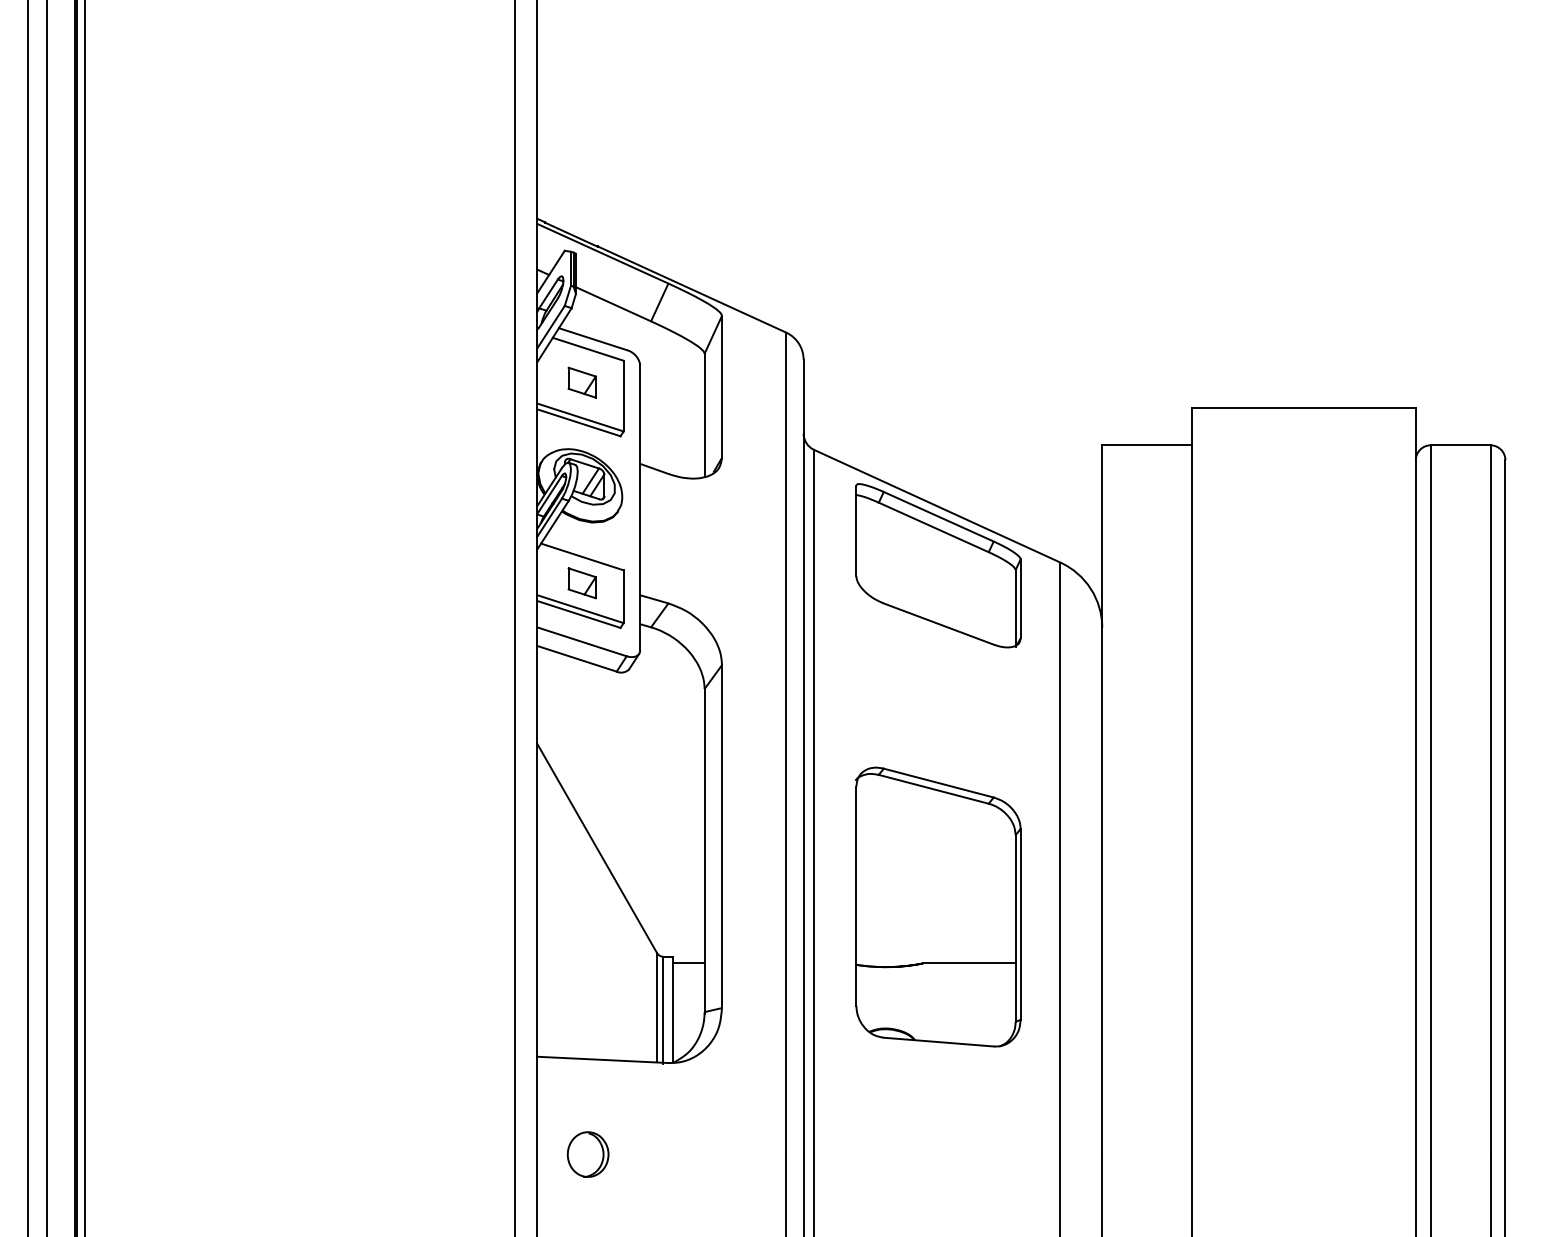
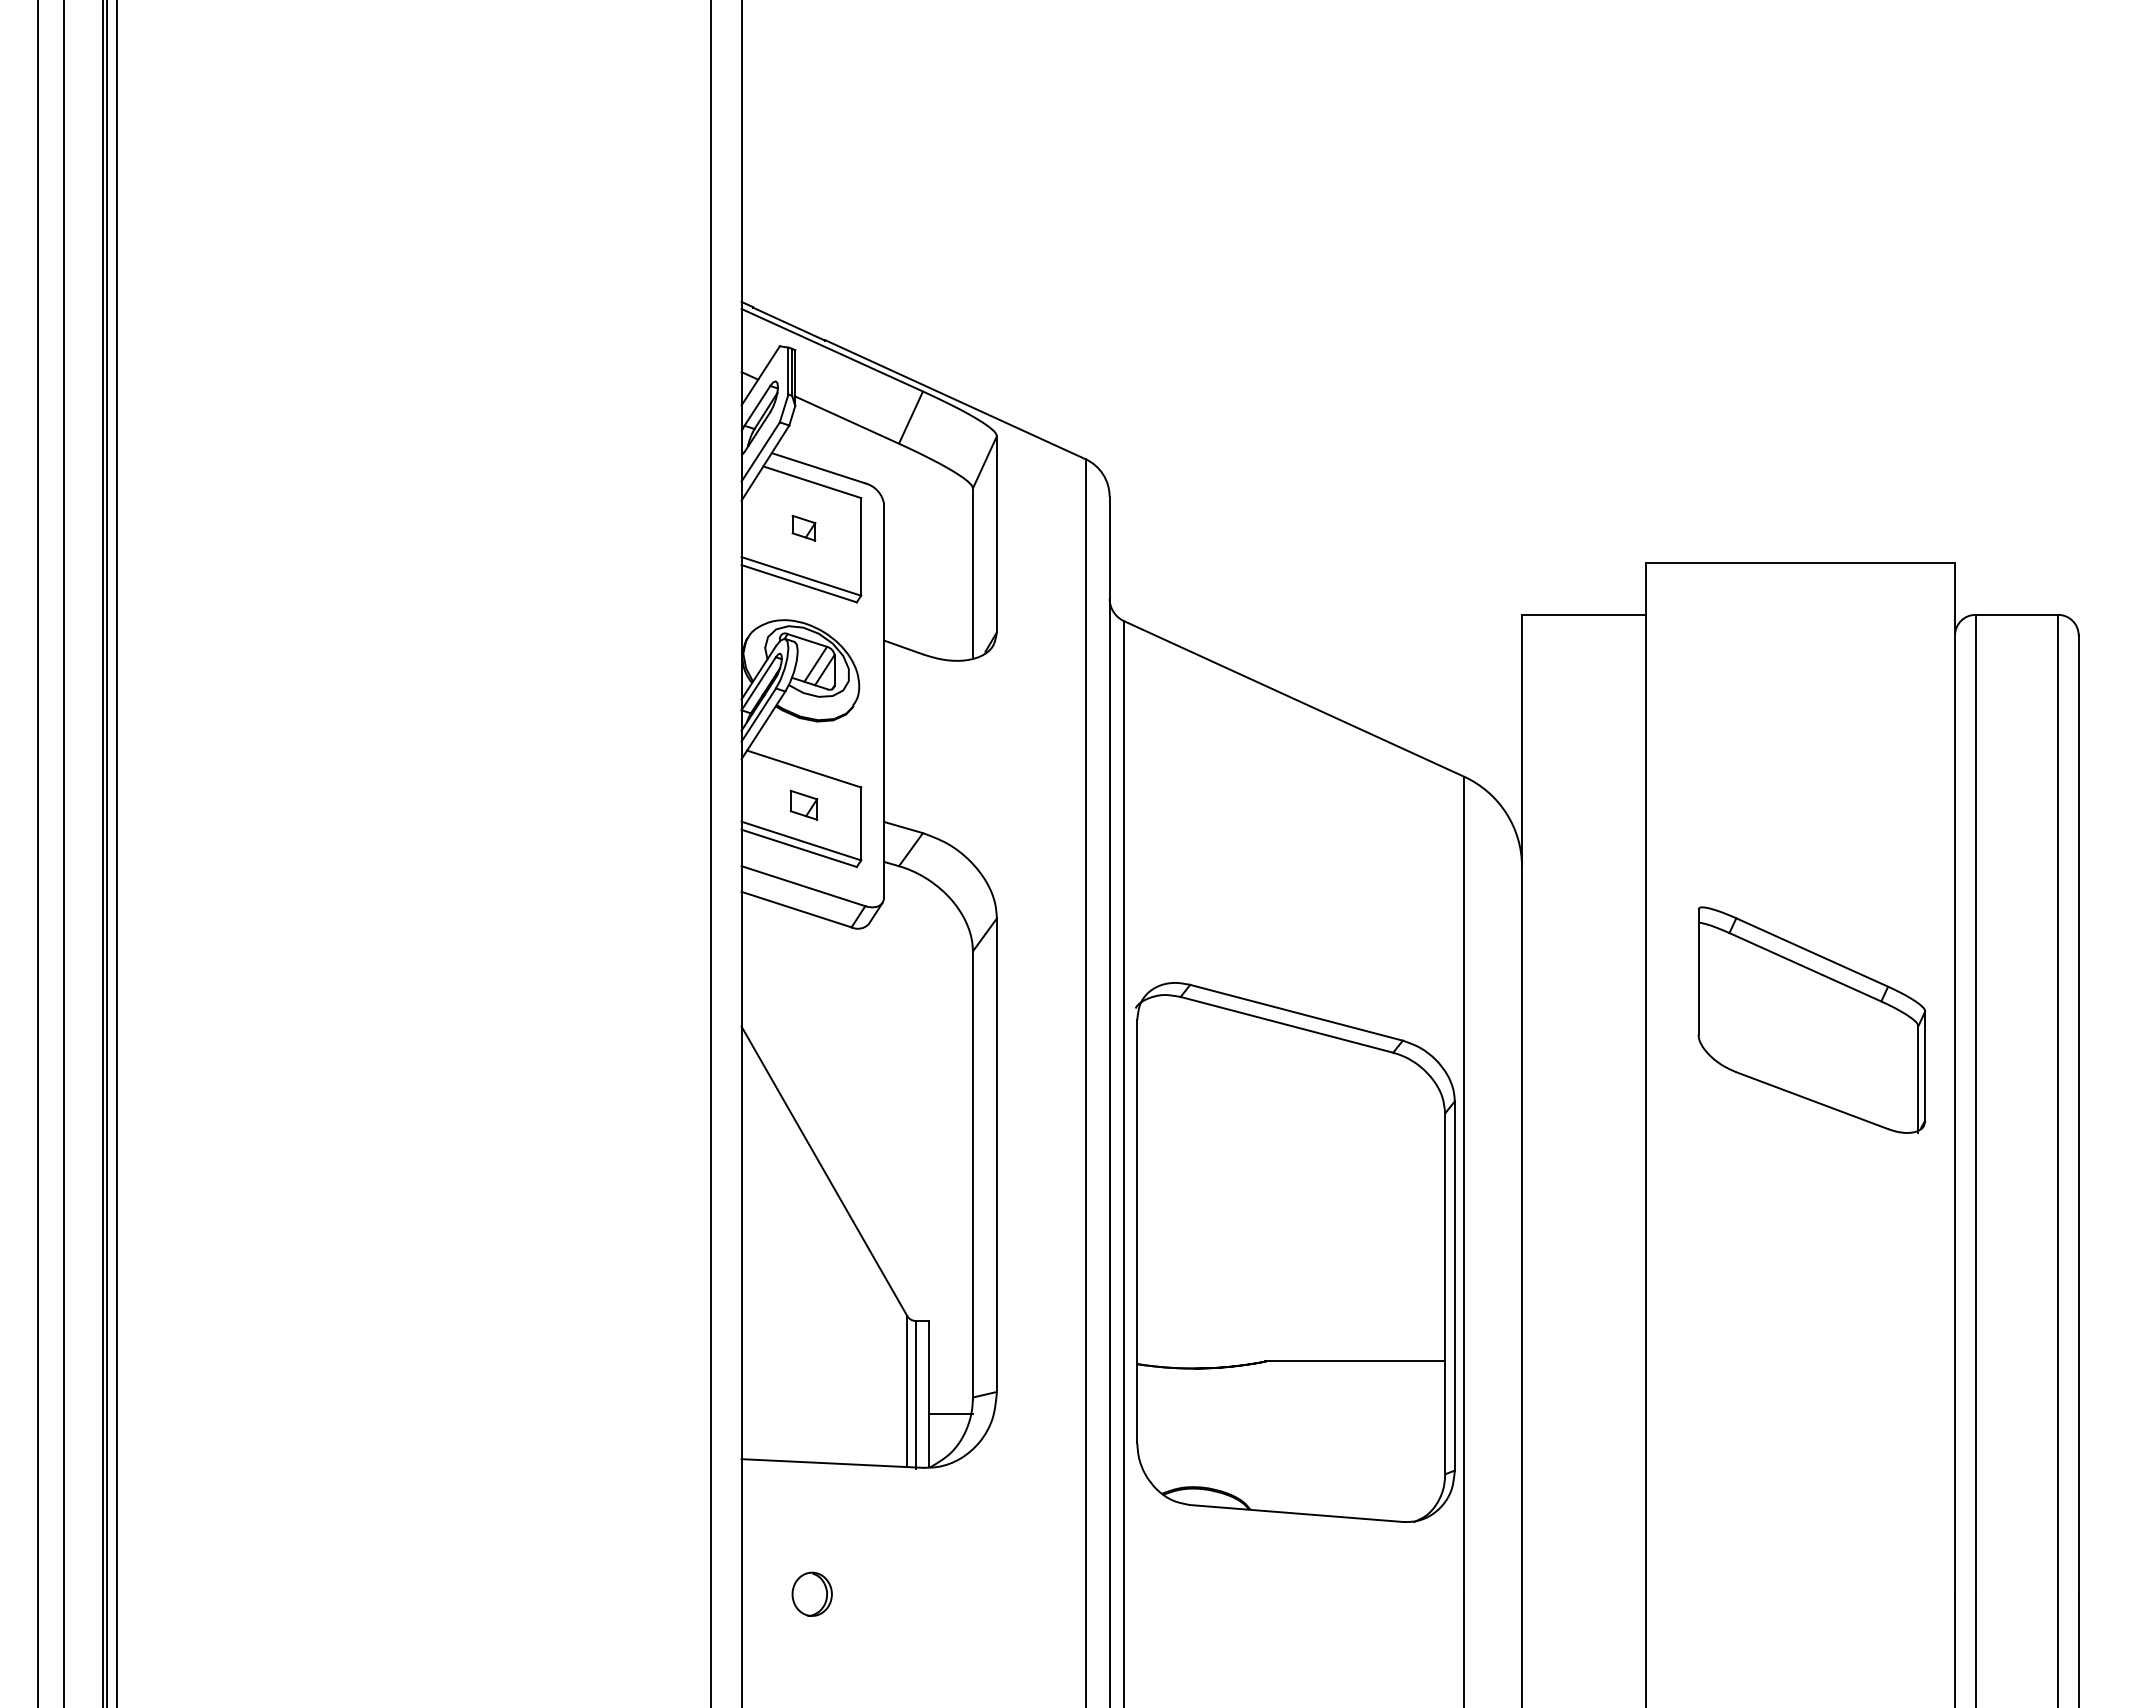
part: (581, 382) -> (803, 527), size x0.6
part: (938, 565) -> (1811, 1019), moved
part: (581, 582) -> (803, 804), size x0.7
part: (938, 907) -> (1295, 1252), size x1.4
line: (688, 963) -> (950, 1414), moved
part: (588, 1154) -> (812, 1594), size x0.7

